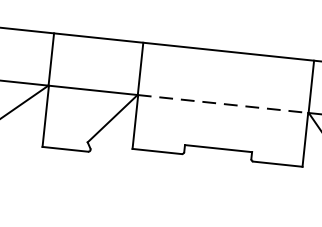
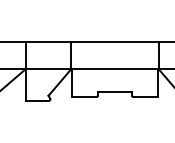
line: (224, 104) -> (115, 69), dashed -> solid

